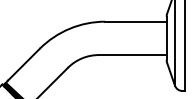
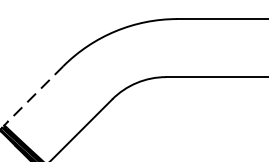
line: (23, 64) -> (35, 93), solid -> dashed

